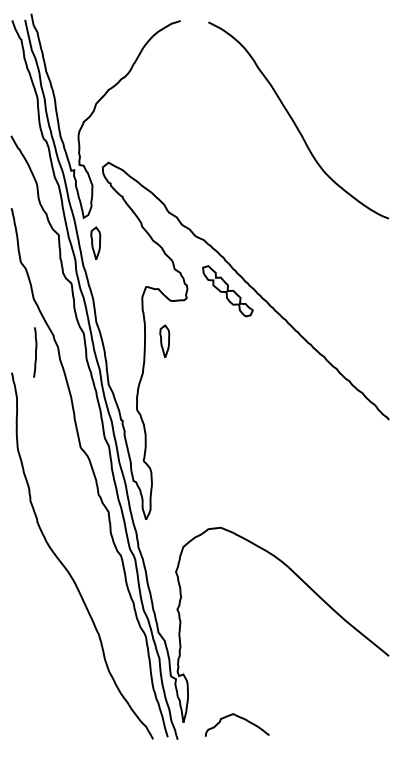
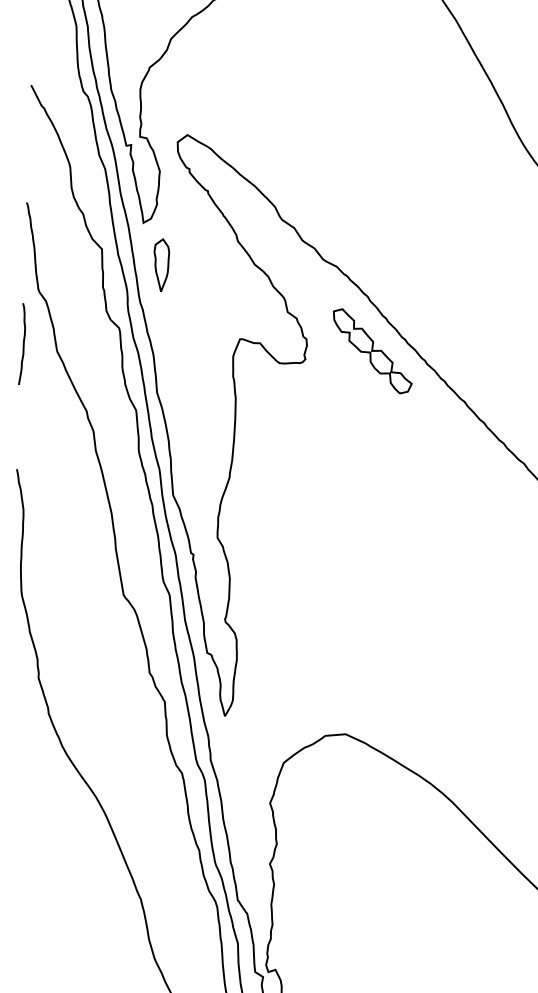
part: (164, 340) -> (266, 427), removed
curve: (35, 352) -> (22, 344), moved

